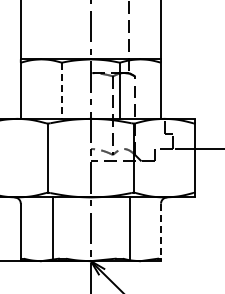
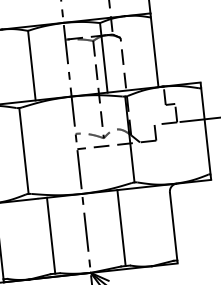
line: (61, 91) -> (31, 66), dashed -> solid
line: (52, 227) -> (51, 235), moved
line: (130, 227) -> (121, 227), moved
line: (161, 231) -> (174, 226), dashed -> solid

